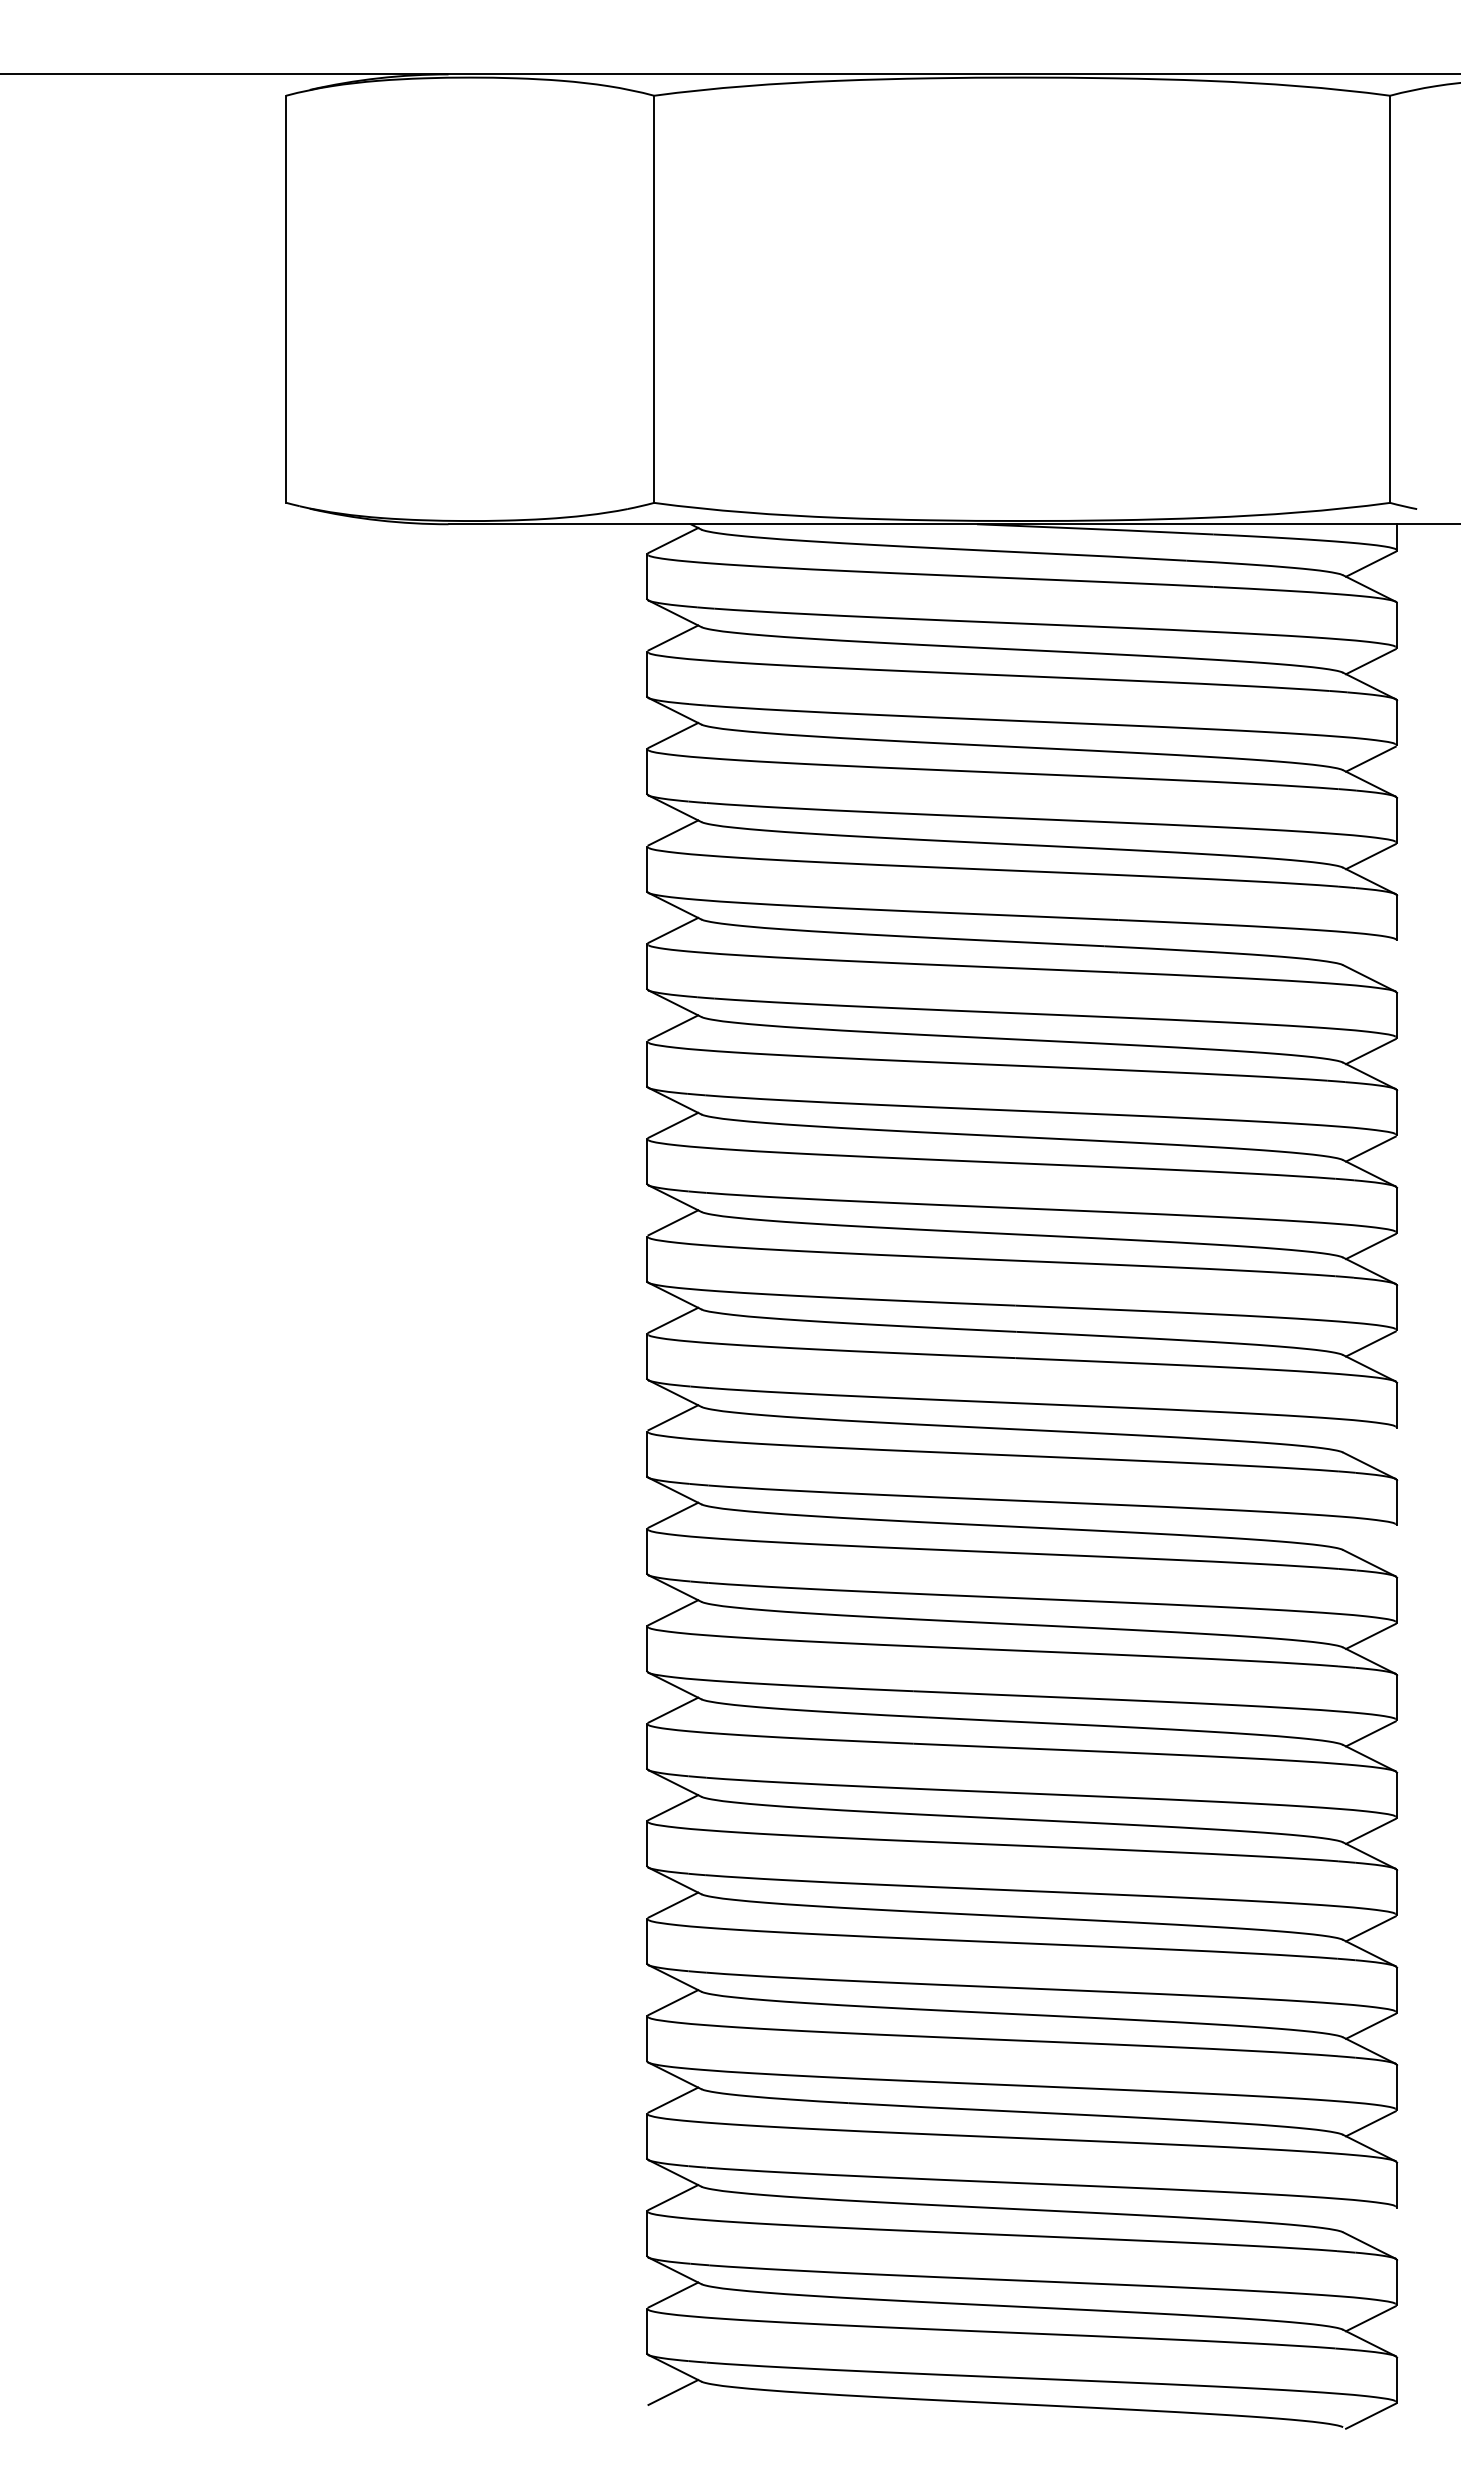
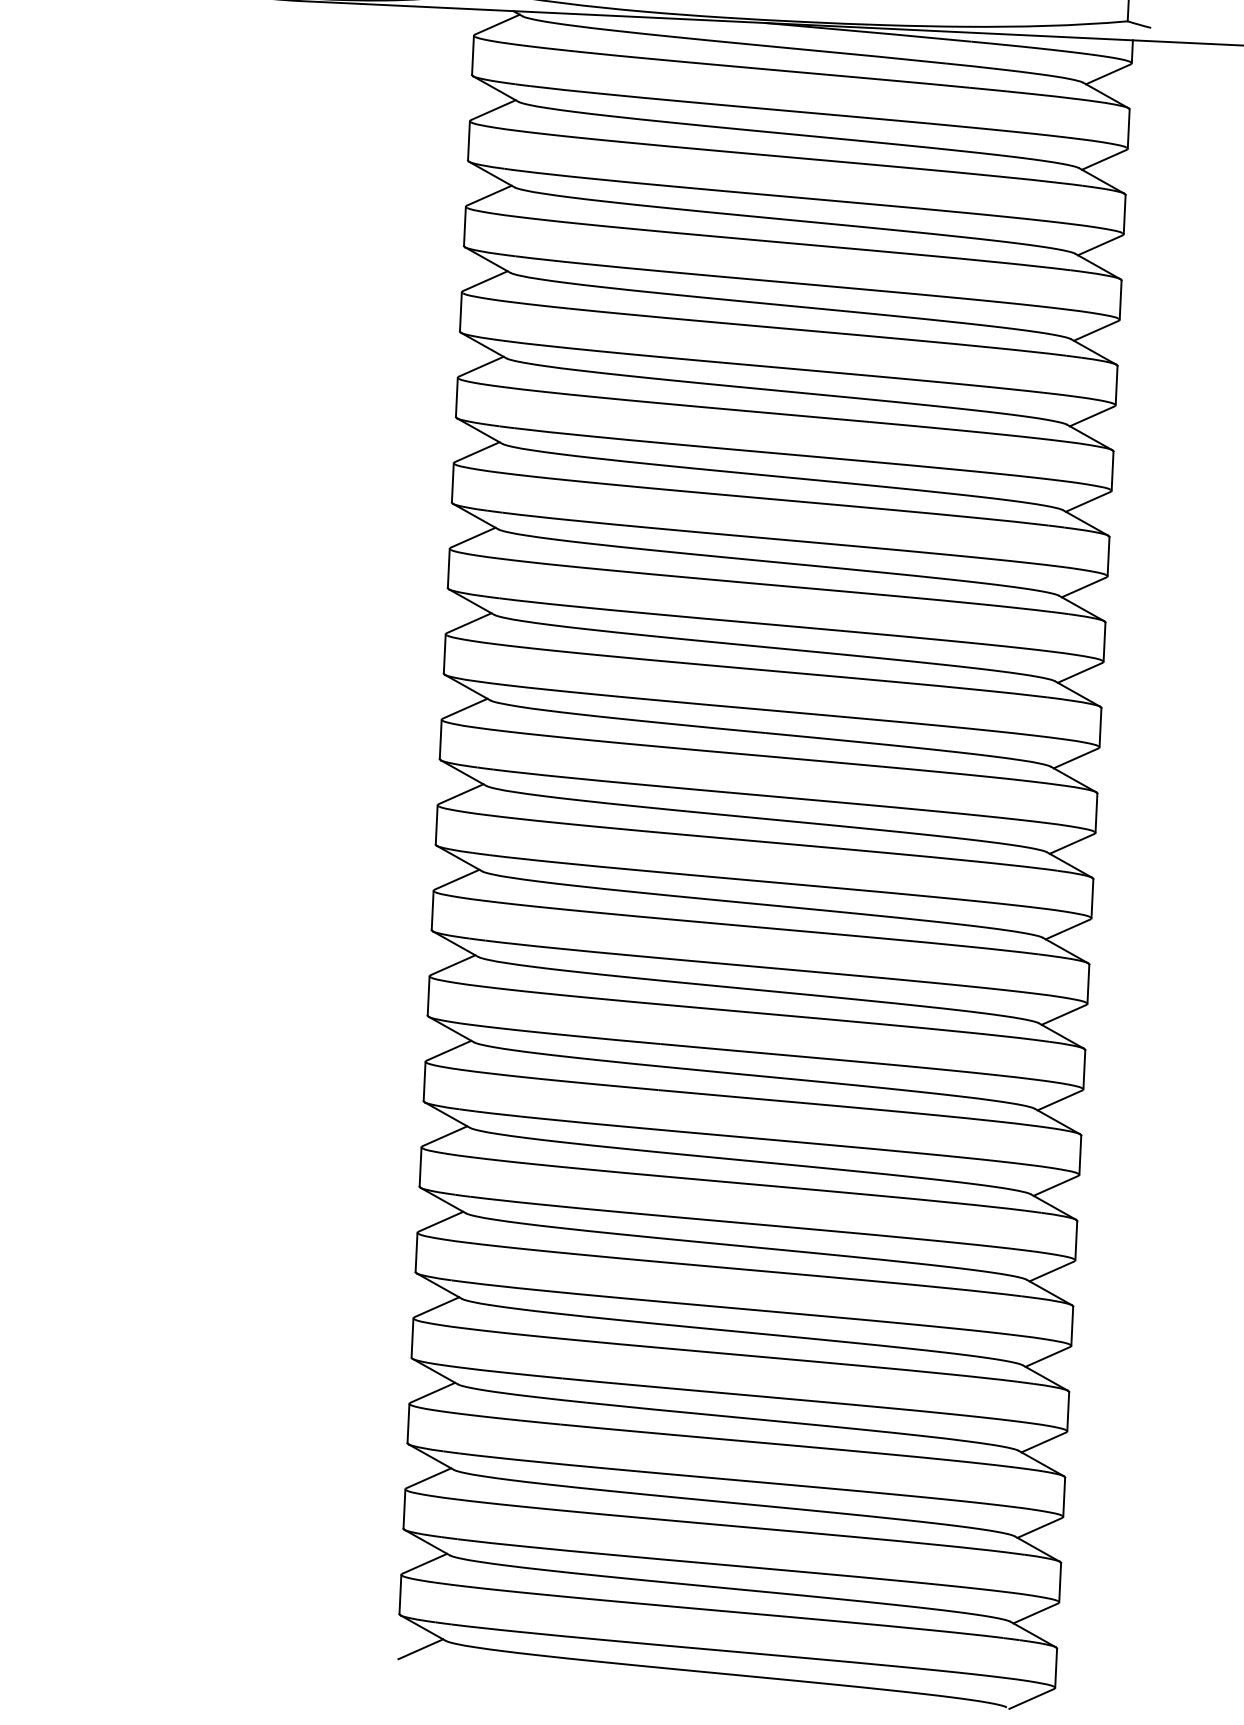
line: (1370, 953) -> (1091, 415), added
line: (1370, 1441) -> (1071, 843), added
line: (1370, 1538) -> (1067, 928), added
line: (1370, 2220) -> (1039, 1527), added

